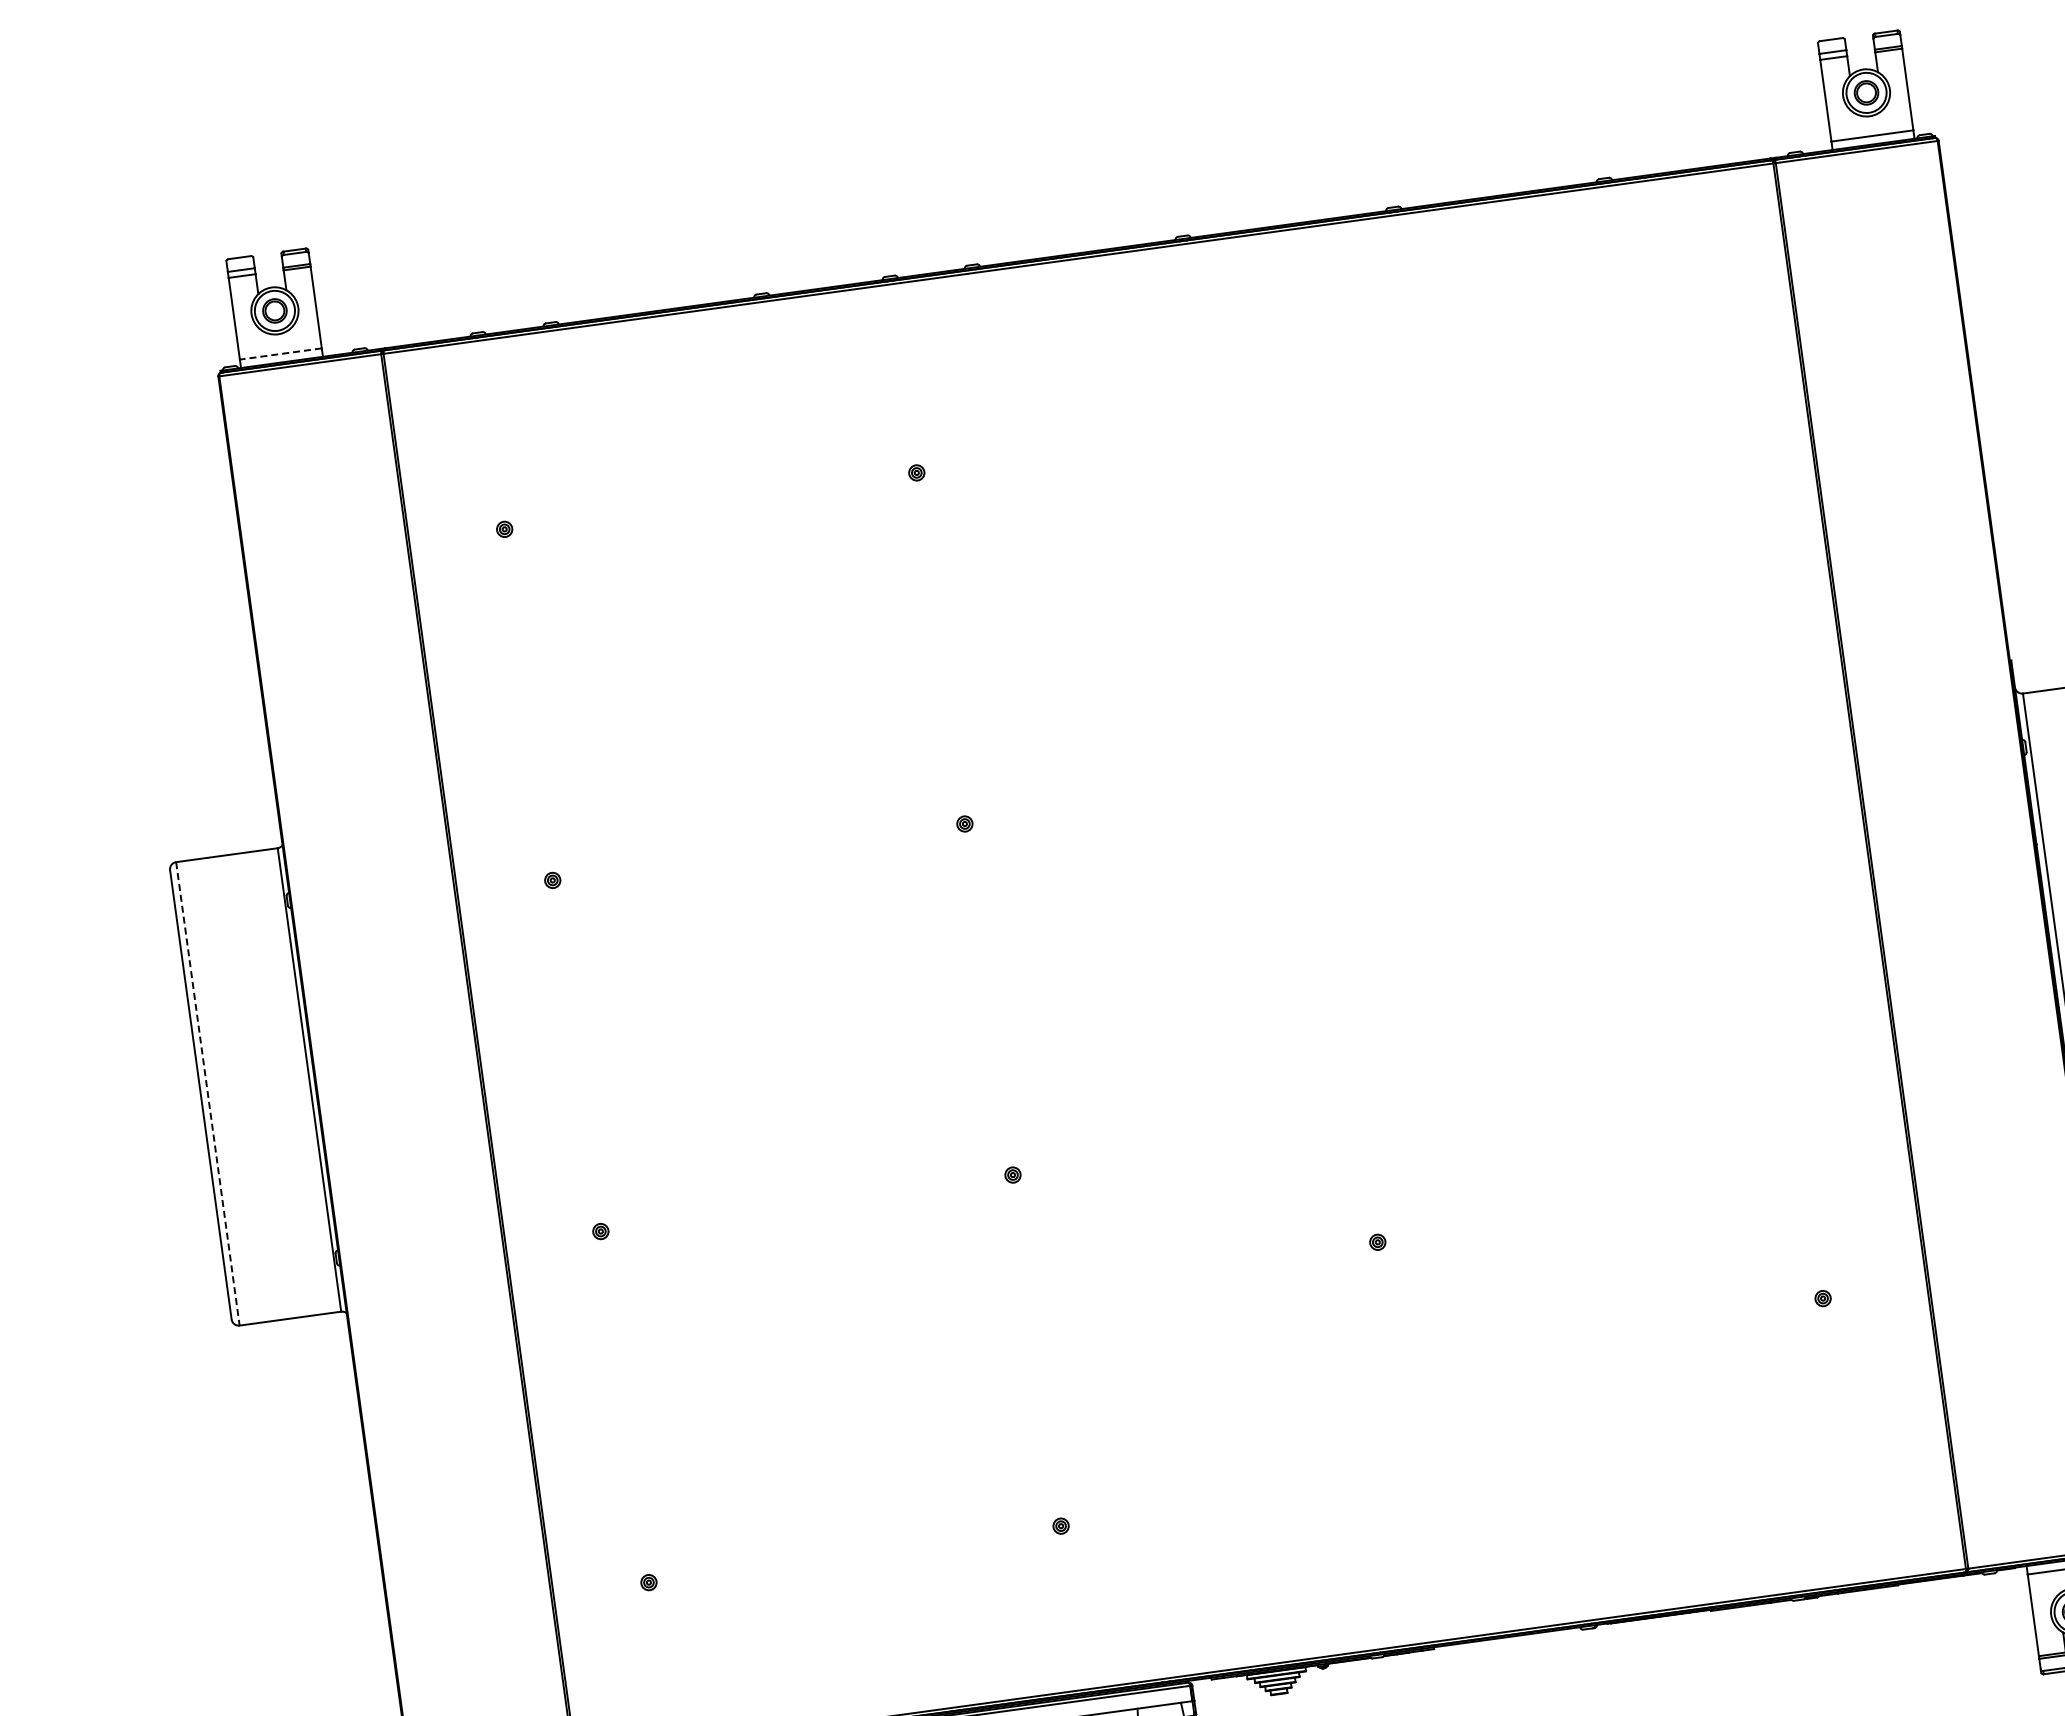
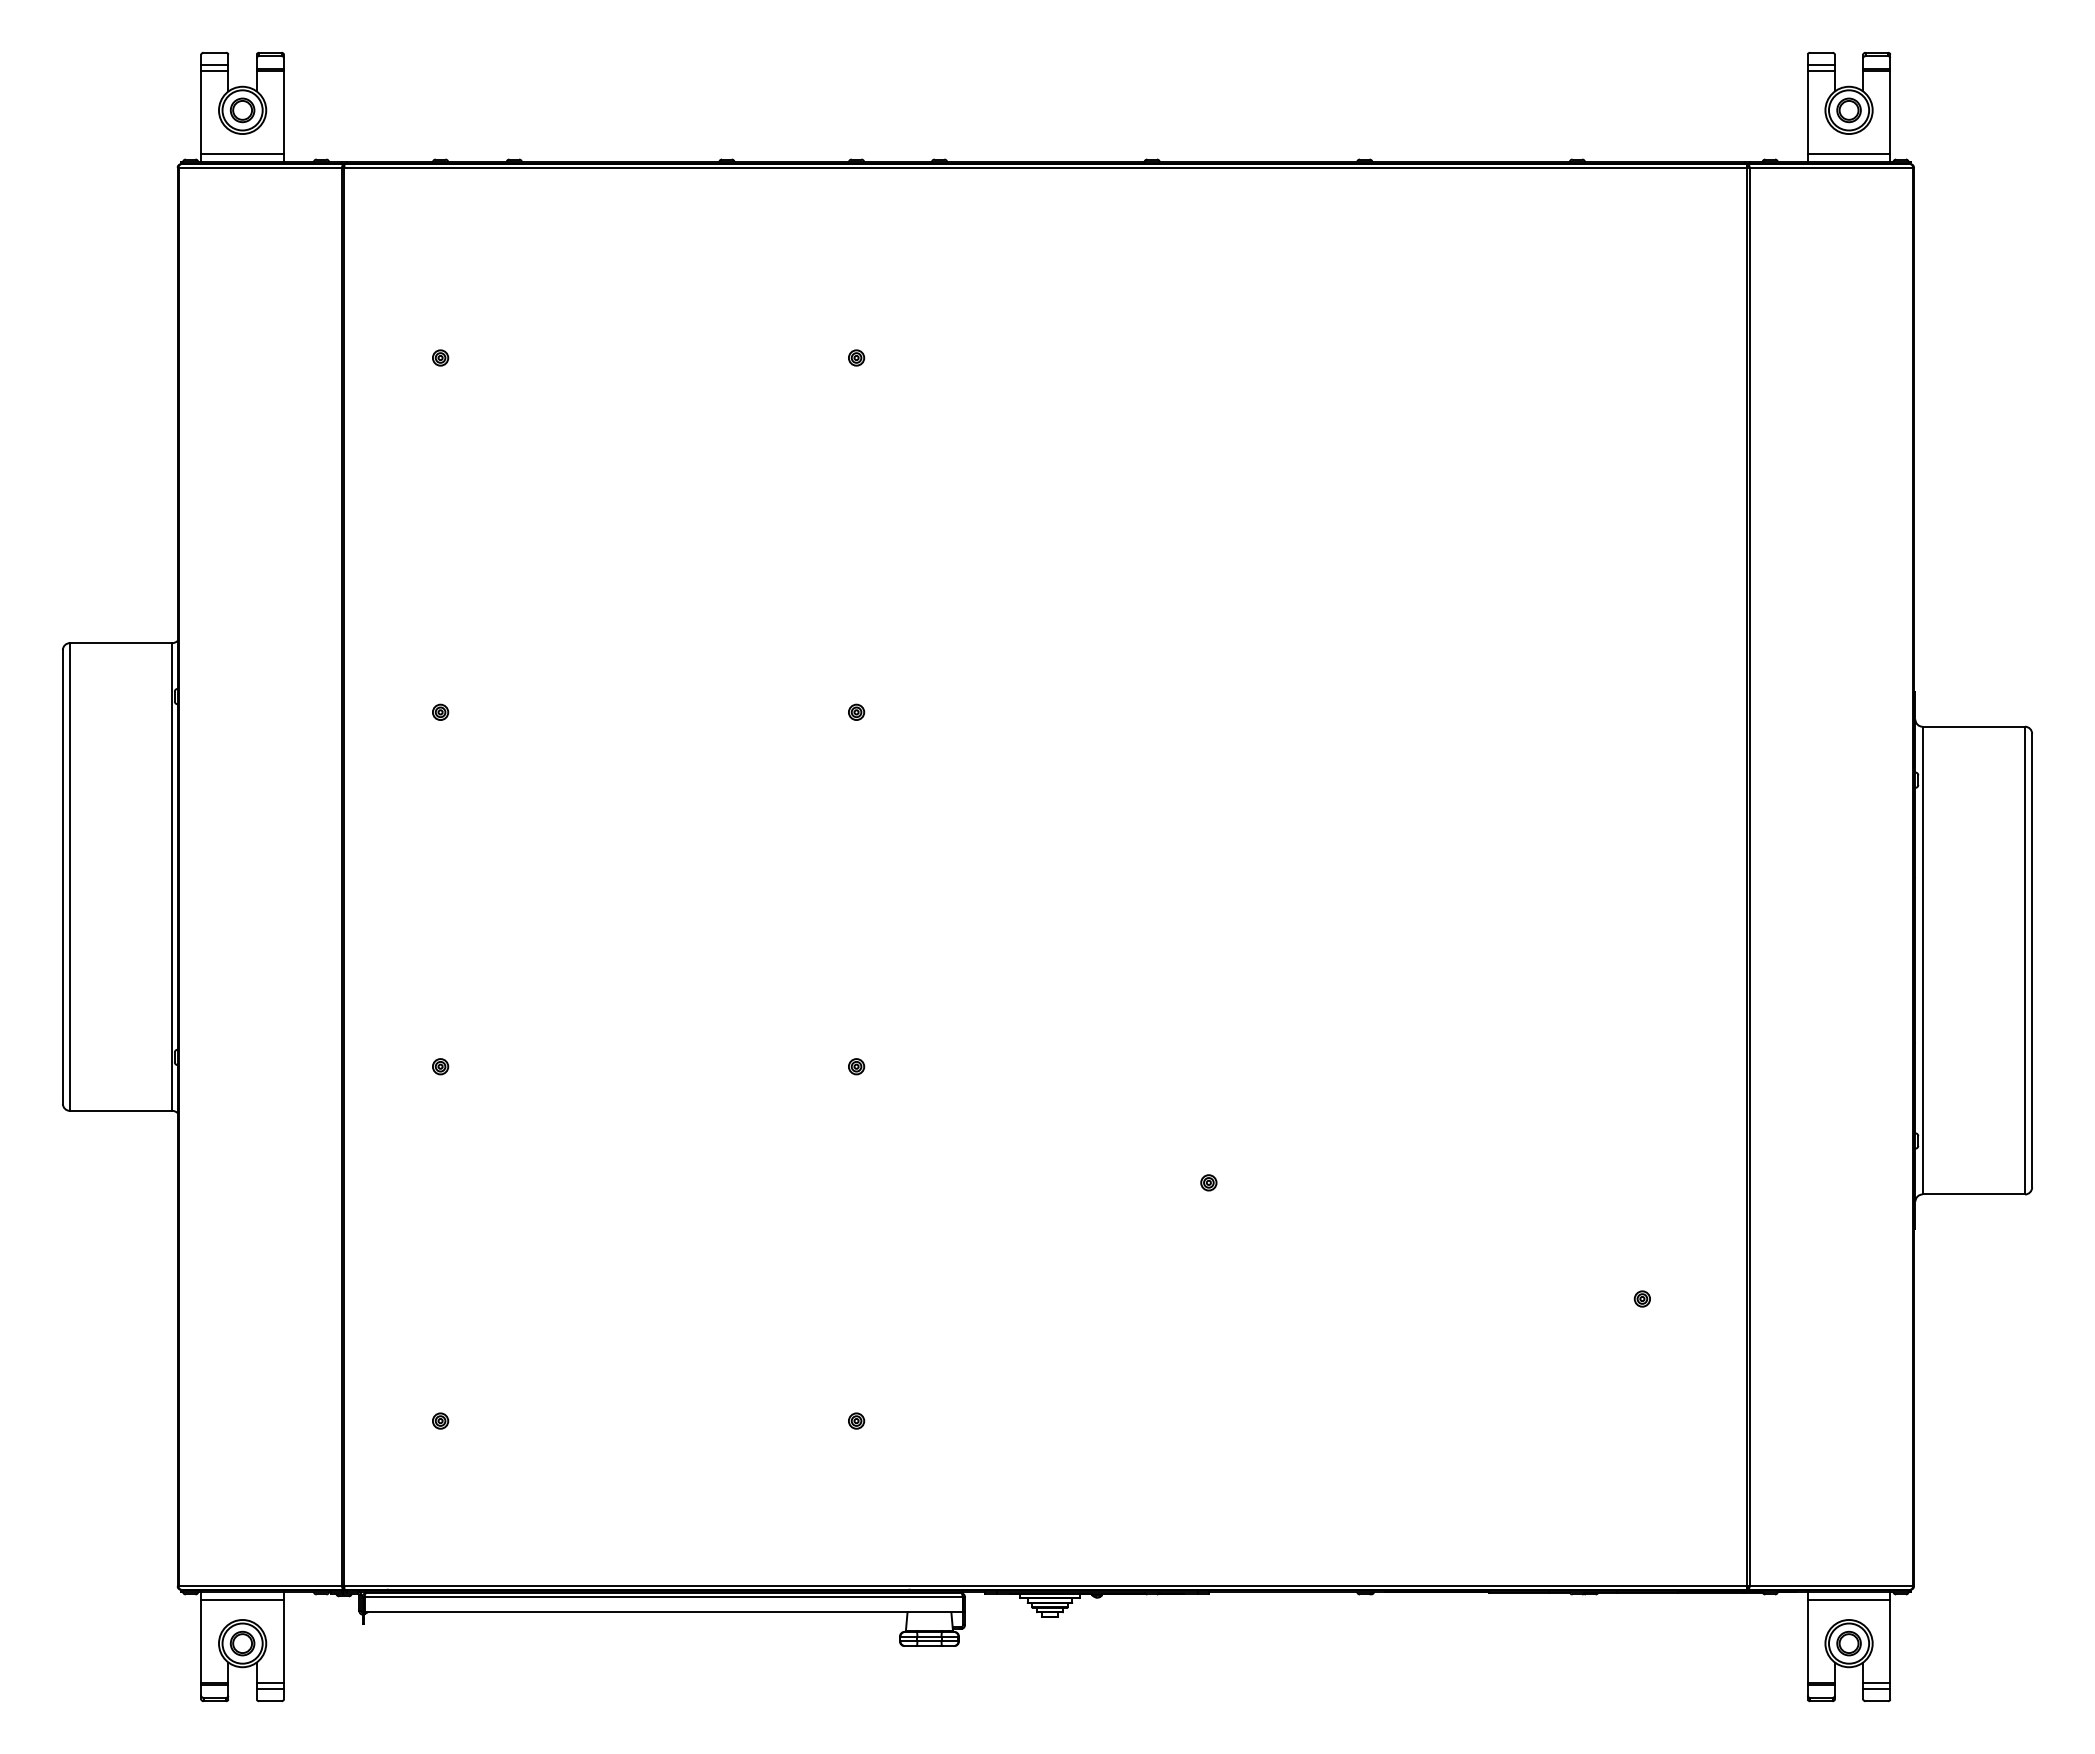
line: (280, 353) -> (242, 153), dashed -> solid
line: (207, 1094) -> (69, 877), dashed -> solid

